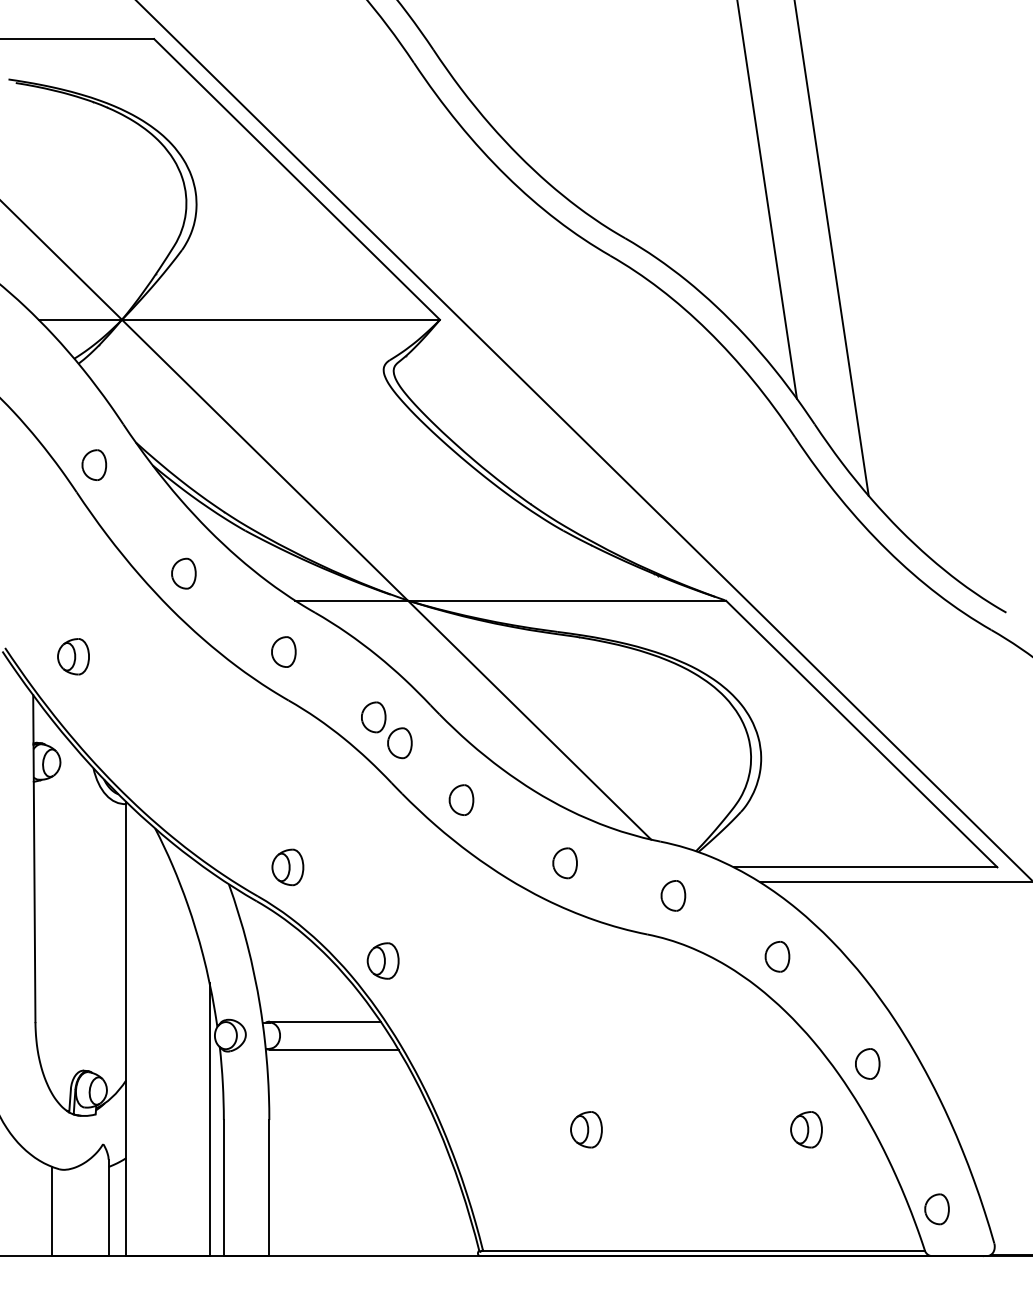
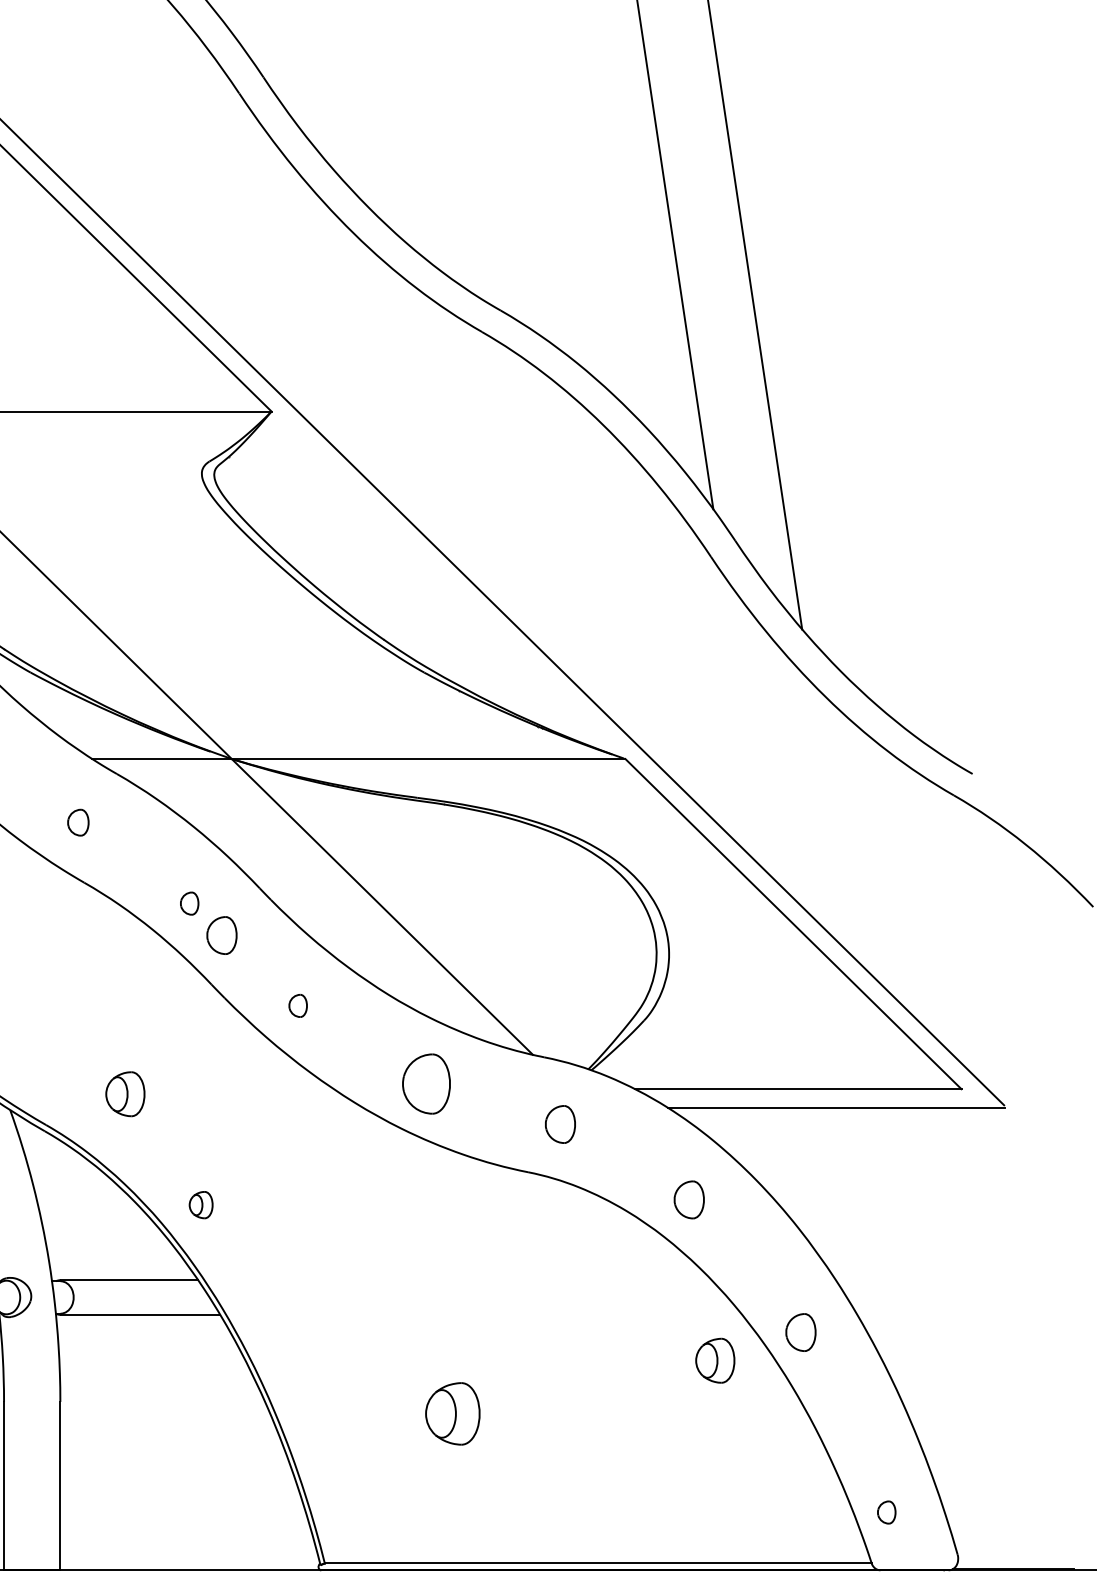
part: (283, 651) -> (77, 822), size x0.7
part: (373, 717) -> (189, 903), size x0.6
part: (461, 799) -> (298, 1005), size x0.6
part: (564, 863) -> (425, 1084), size x1.6
part: (287, 867) -> (124, 1094), moved
part: (382, 960) -> (200, 1204), size x0.6
part: (586, 1129) -> (452, 1413), size x1.4
part: (806, 1129) -> (715, 1360), moved
part: (936, 1209) -> (886, 1512), size x0.6

